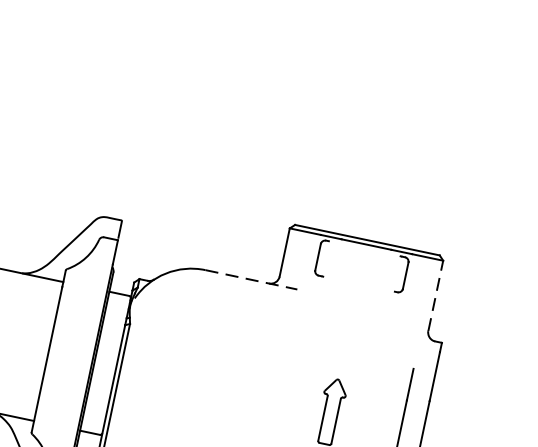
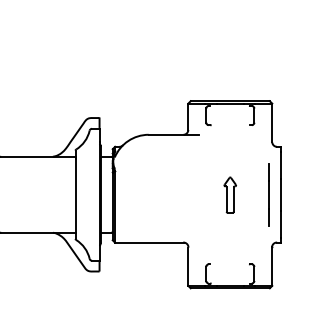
line: (252, 279) -> (174, 134), dashed -> solid
line: (436, 295) -> (272, 122), dashed -> solid

